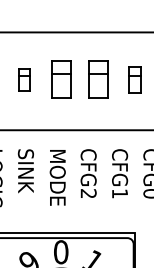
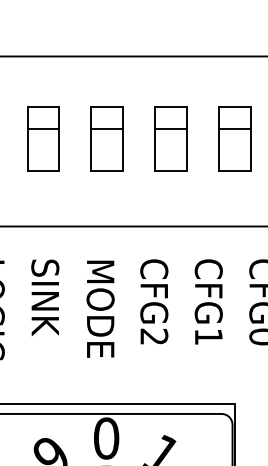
part: (24, 79) -> (42, 138), size x1.67
part: (134, 79) -> (233, 138), size x1.43

